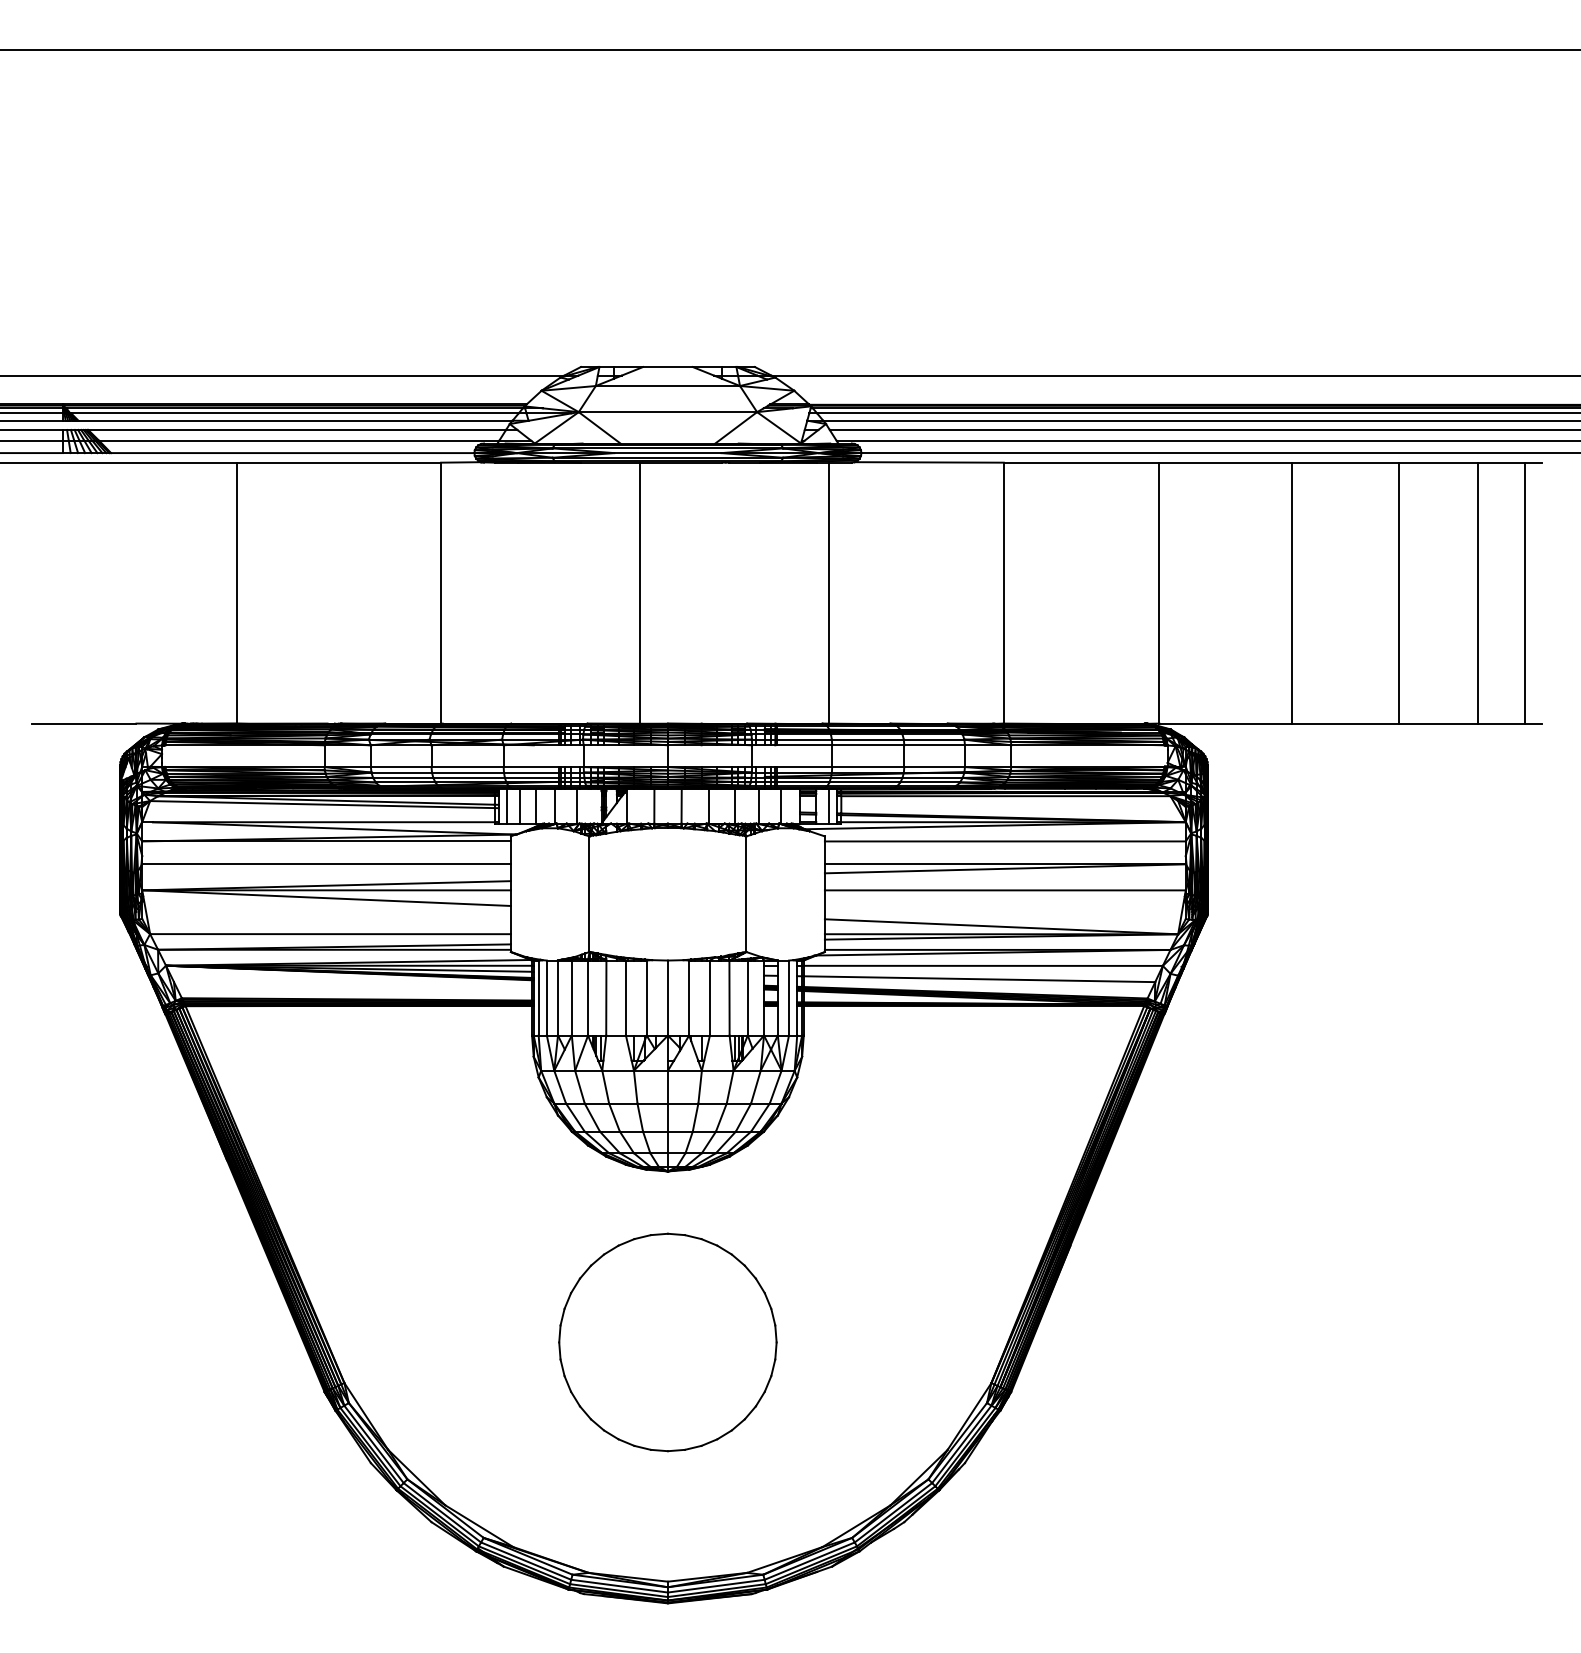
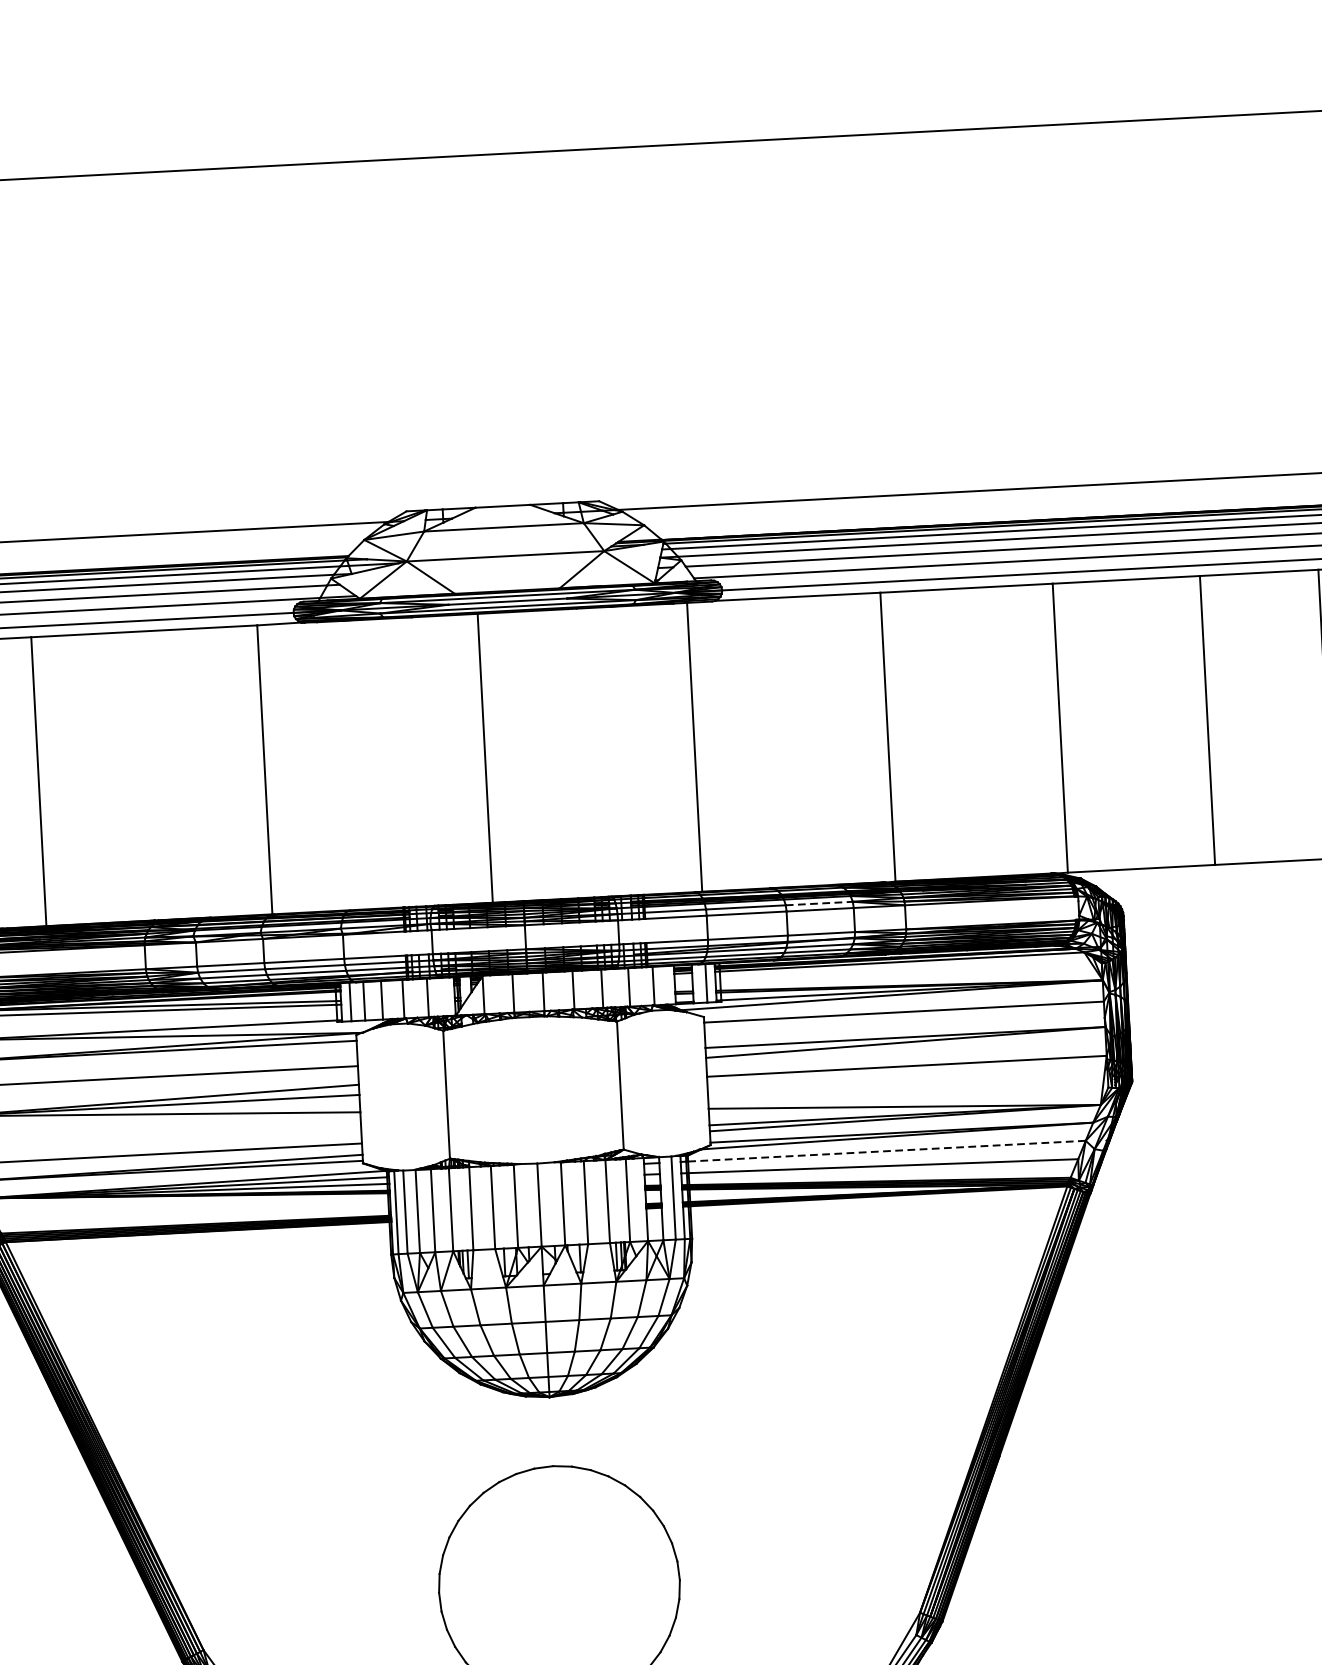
line: (934, 739) -> (819, 903), solid -> dashed
line: (983, 965) -> (887, 1150), solid -> dashed

